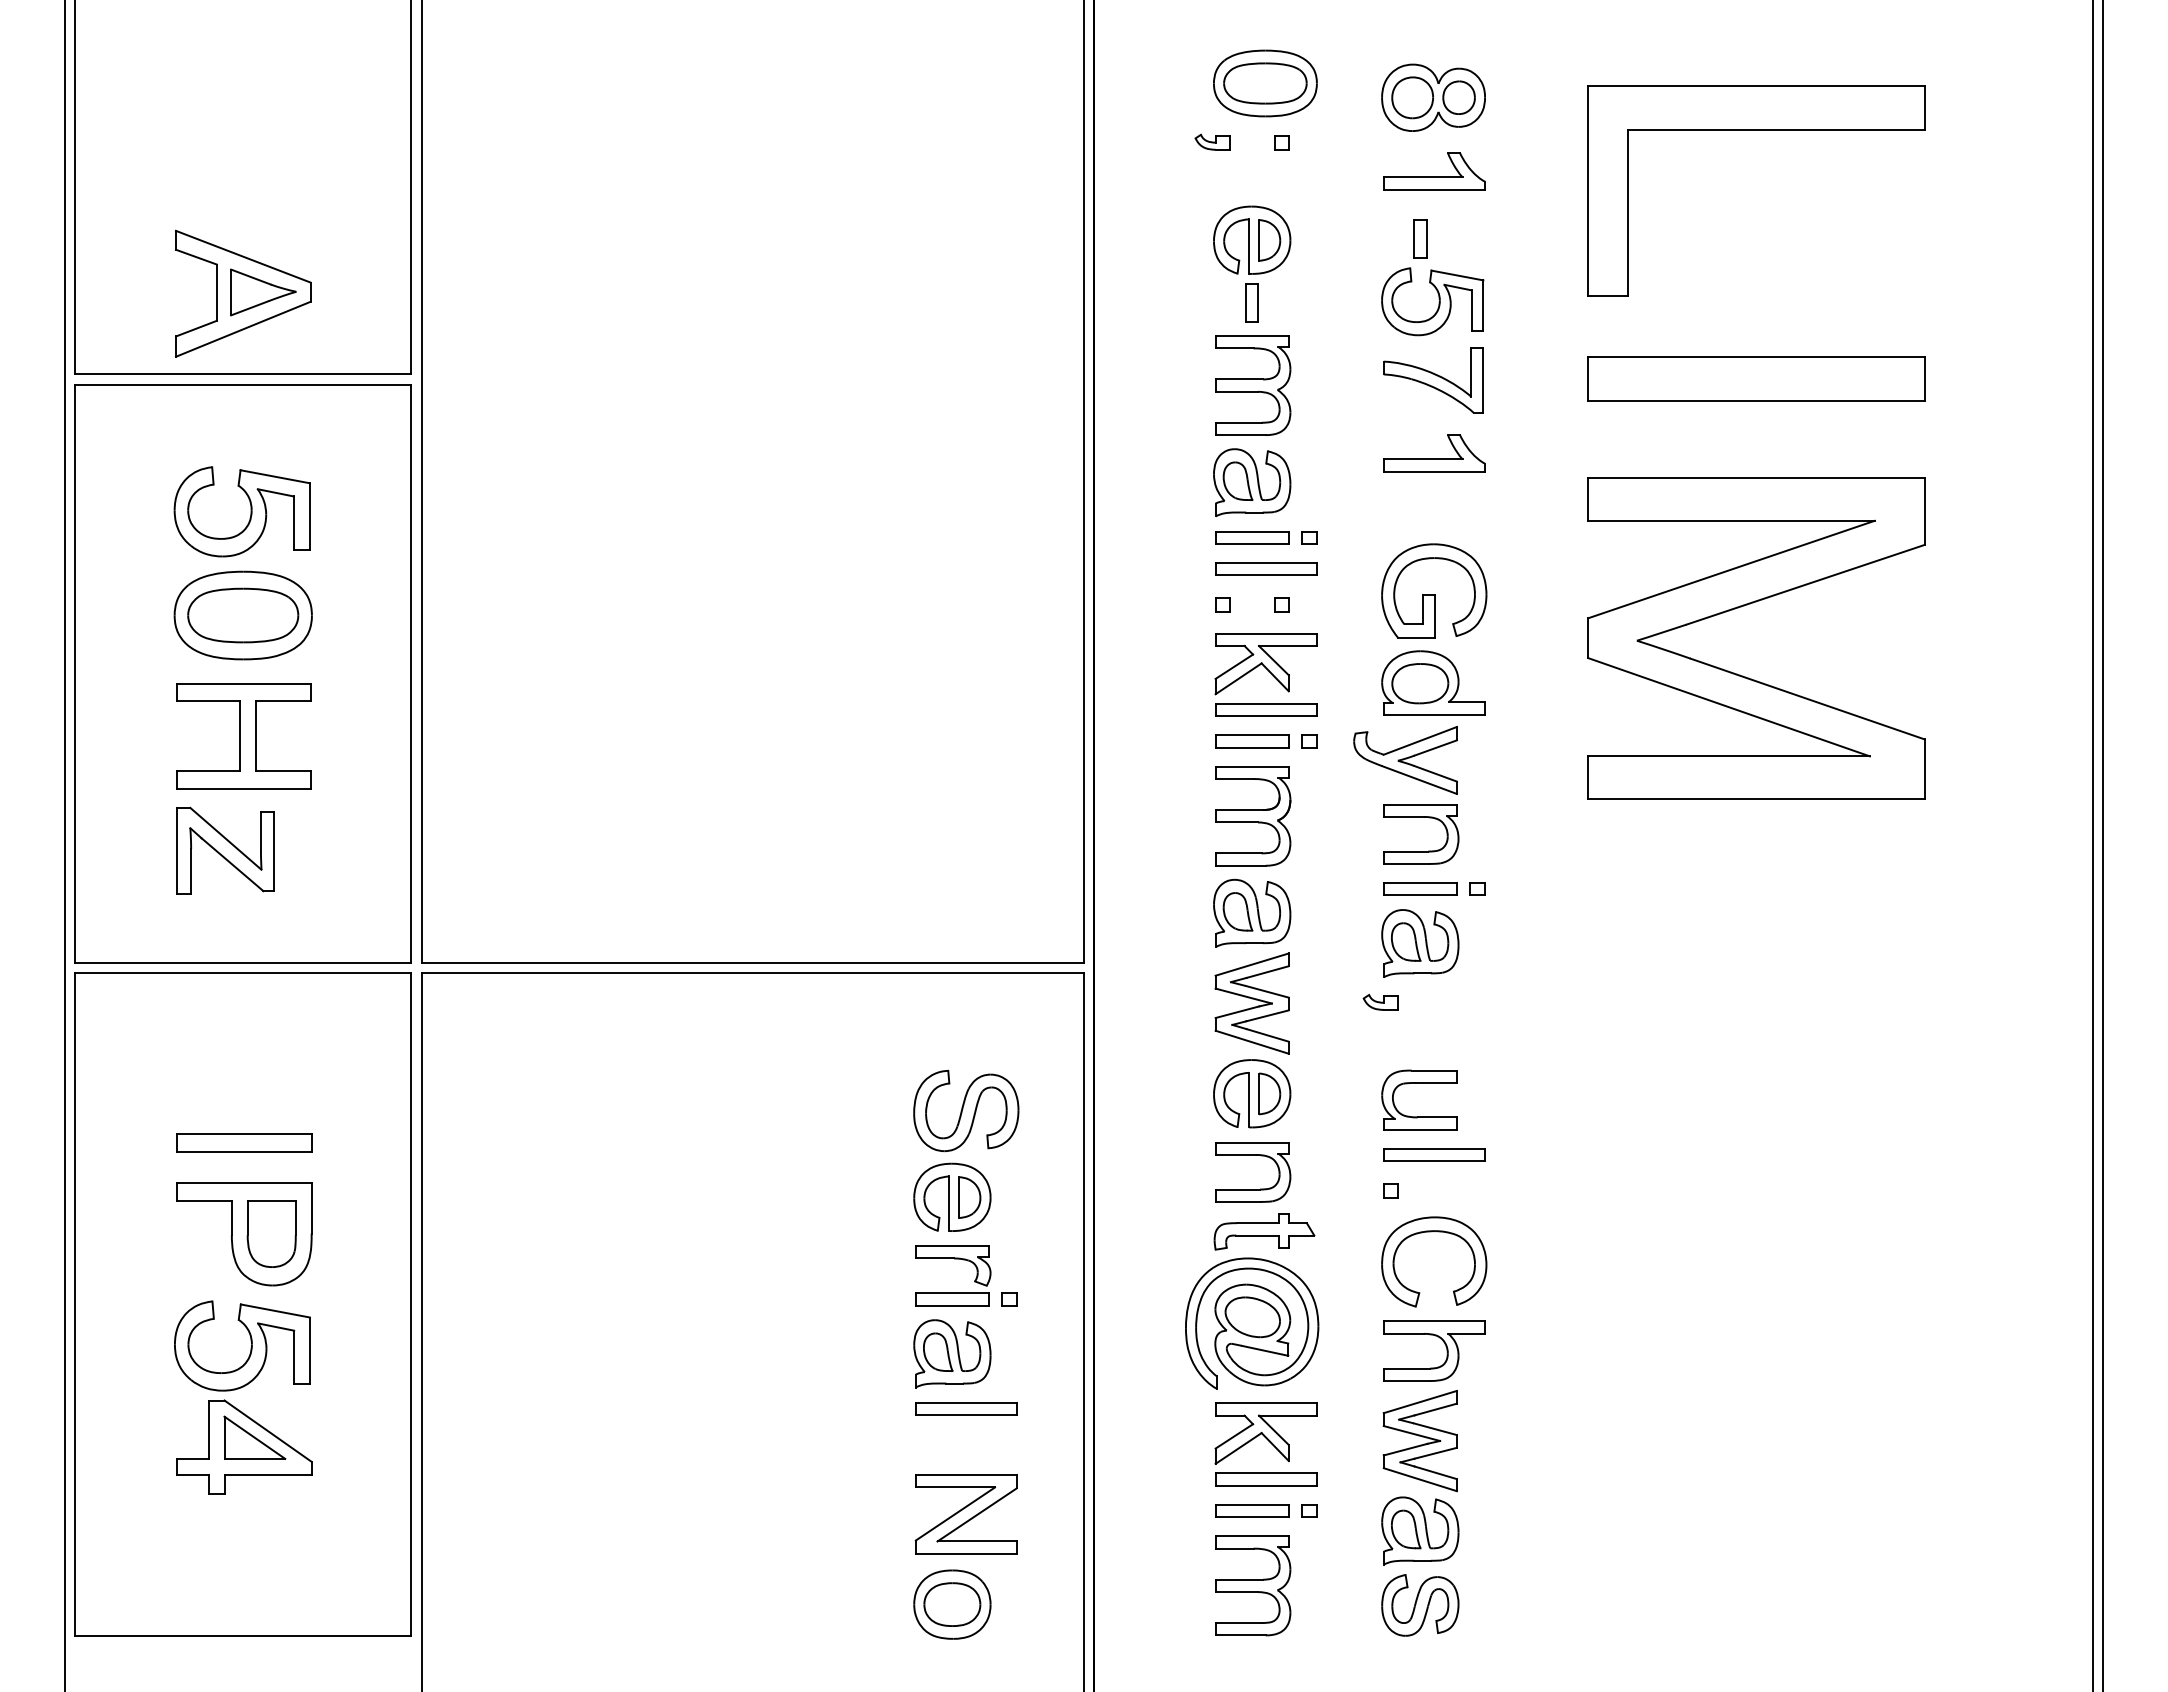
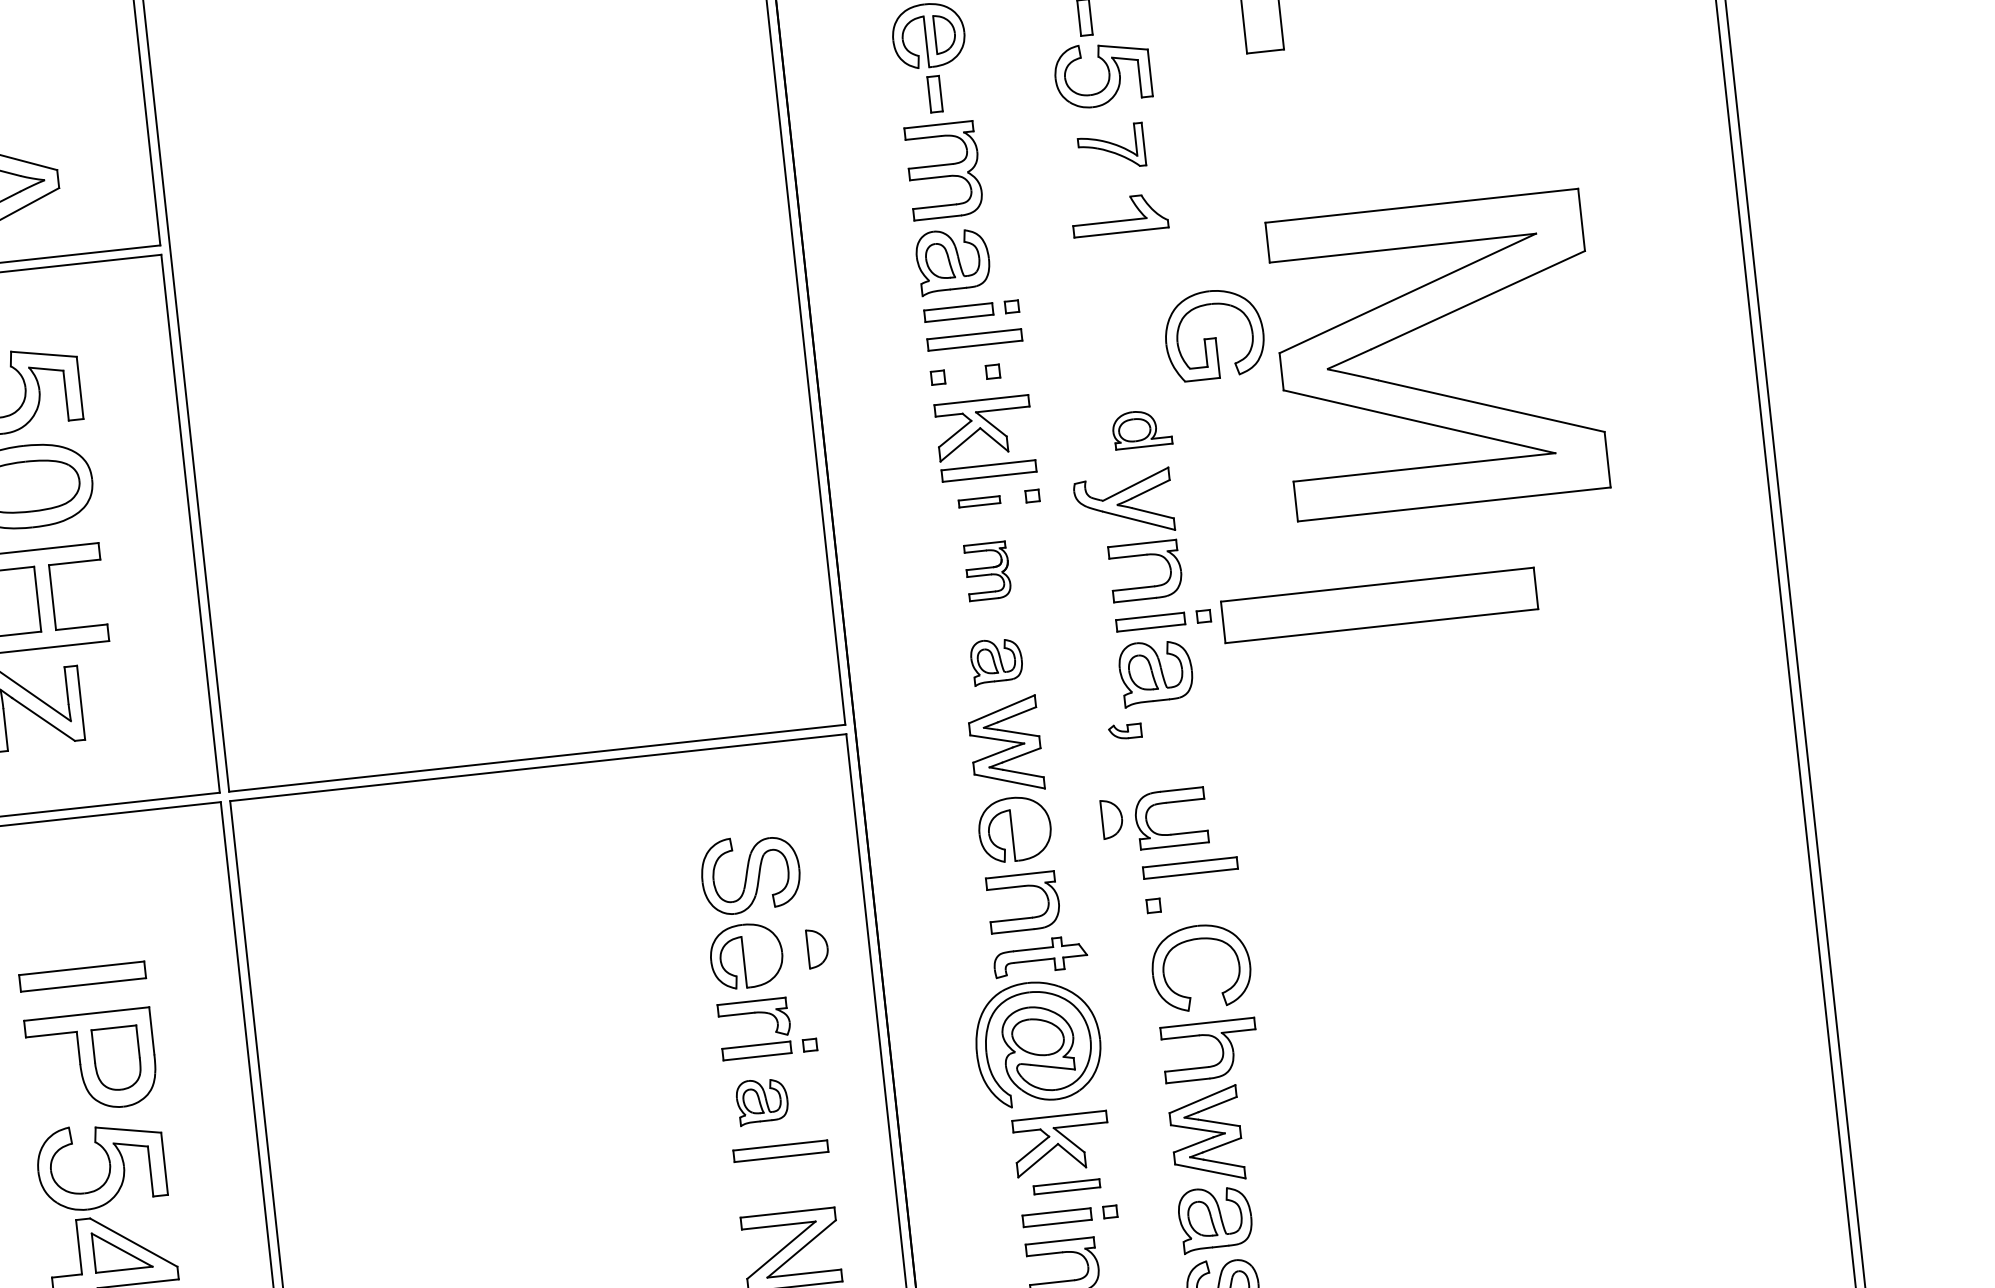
part: (1756, 378) -> (1379, 605), moved
part: (1433, 380) -> (1111, 147), size x0.7
part: (1434, 590) -> (1214, 334), moved
part: (1433, 682) -> (1142, 428), size x0.6
part: (1252, 741) -> (979, 501), size x0.6
part: (1253, 816) -> (988, 571), size x0.6
part: (1252, 912) -> (996, 660), size x0.7
part: (1269, 1093) -> (1111, 818), moved
part: (969, 1197) -> (817, 948), moved
part: (952, 1353) -> (762, 1101), size x0.7
part: (1266, 1479) -> (1067, 1186), size x0.7

